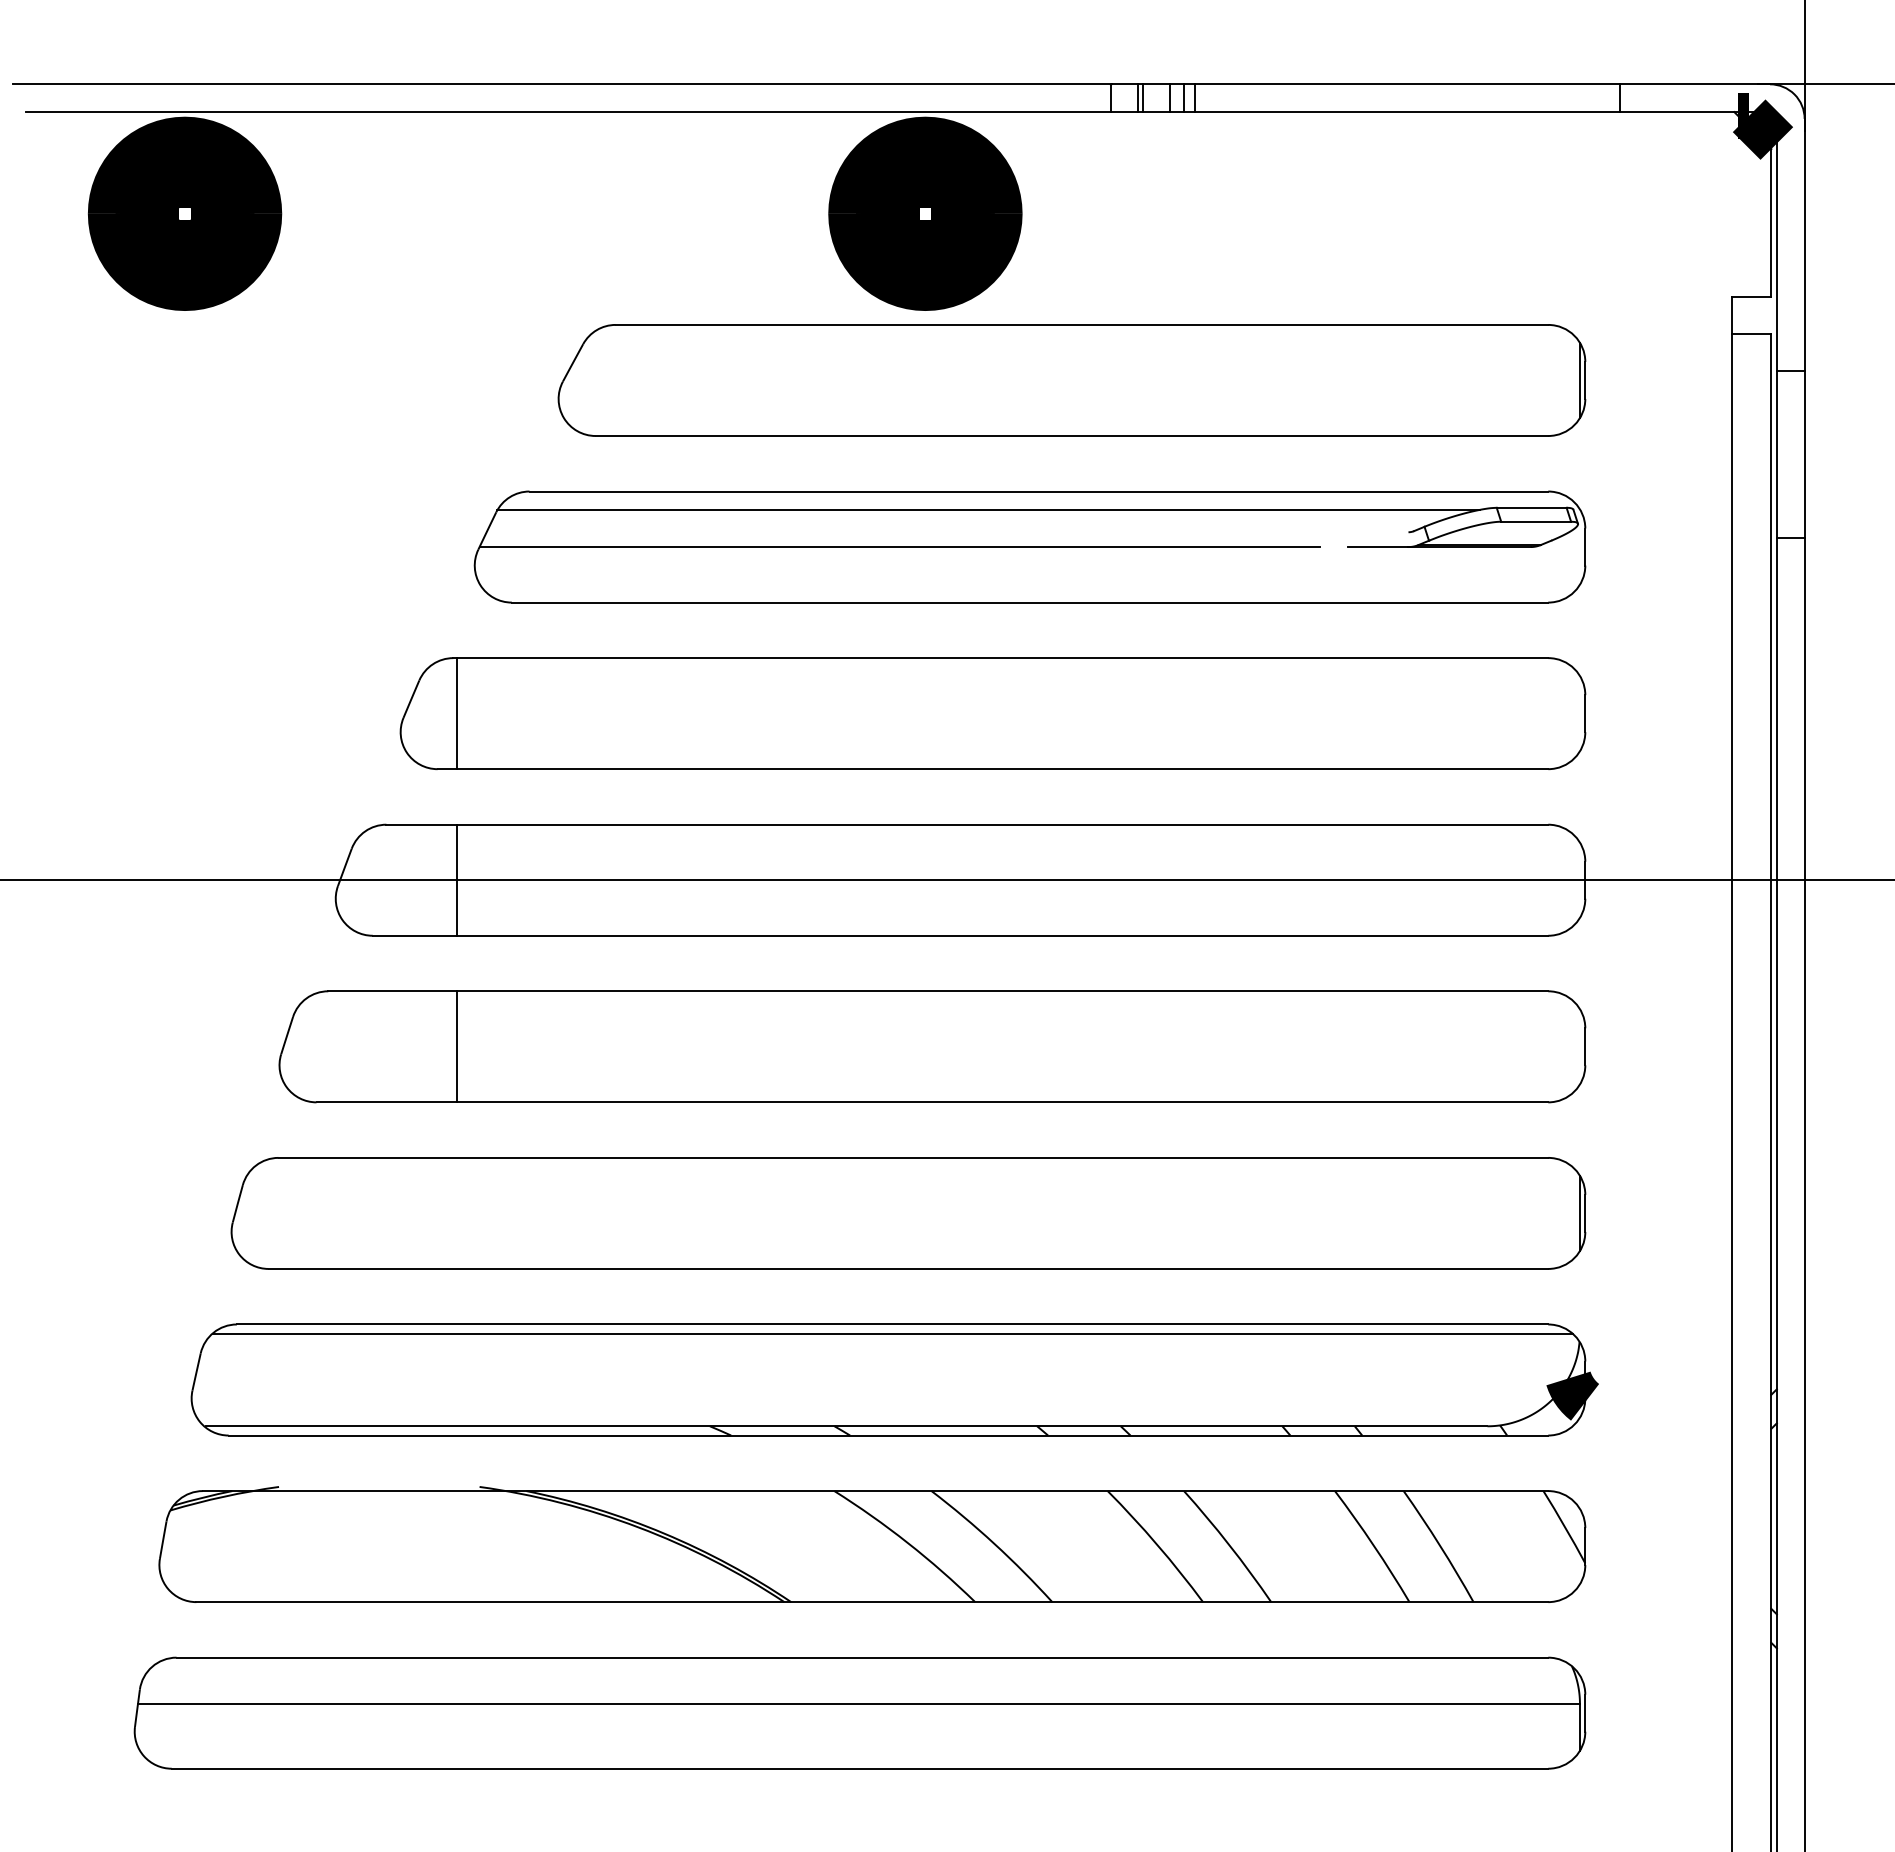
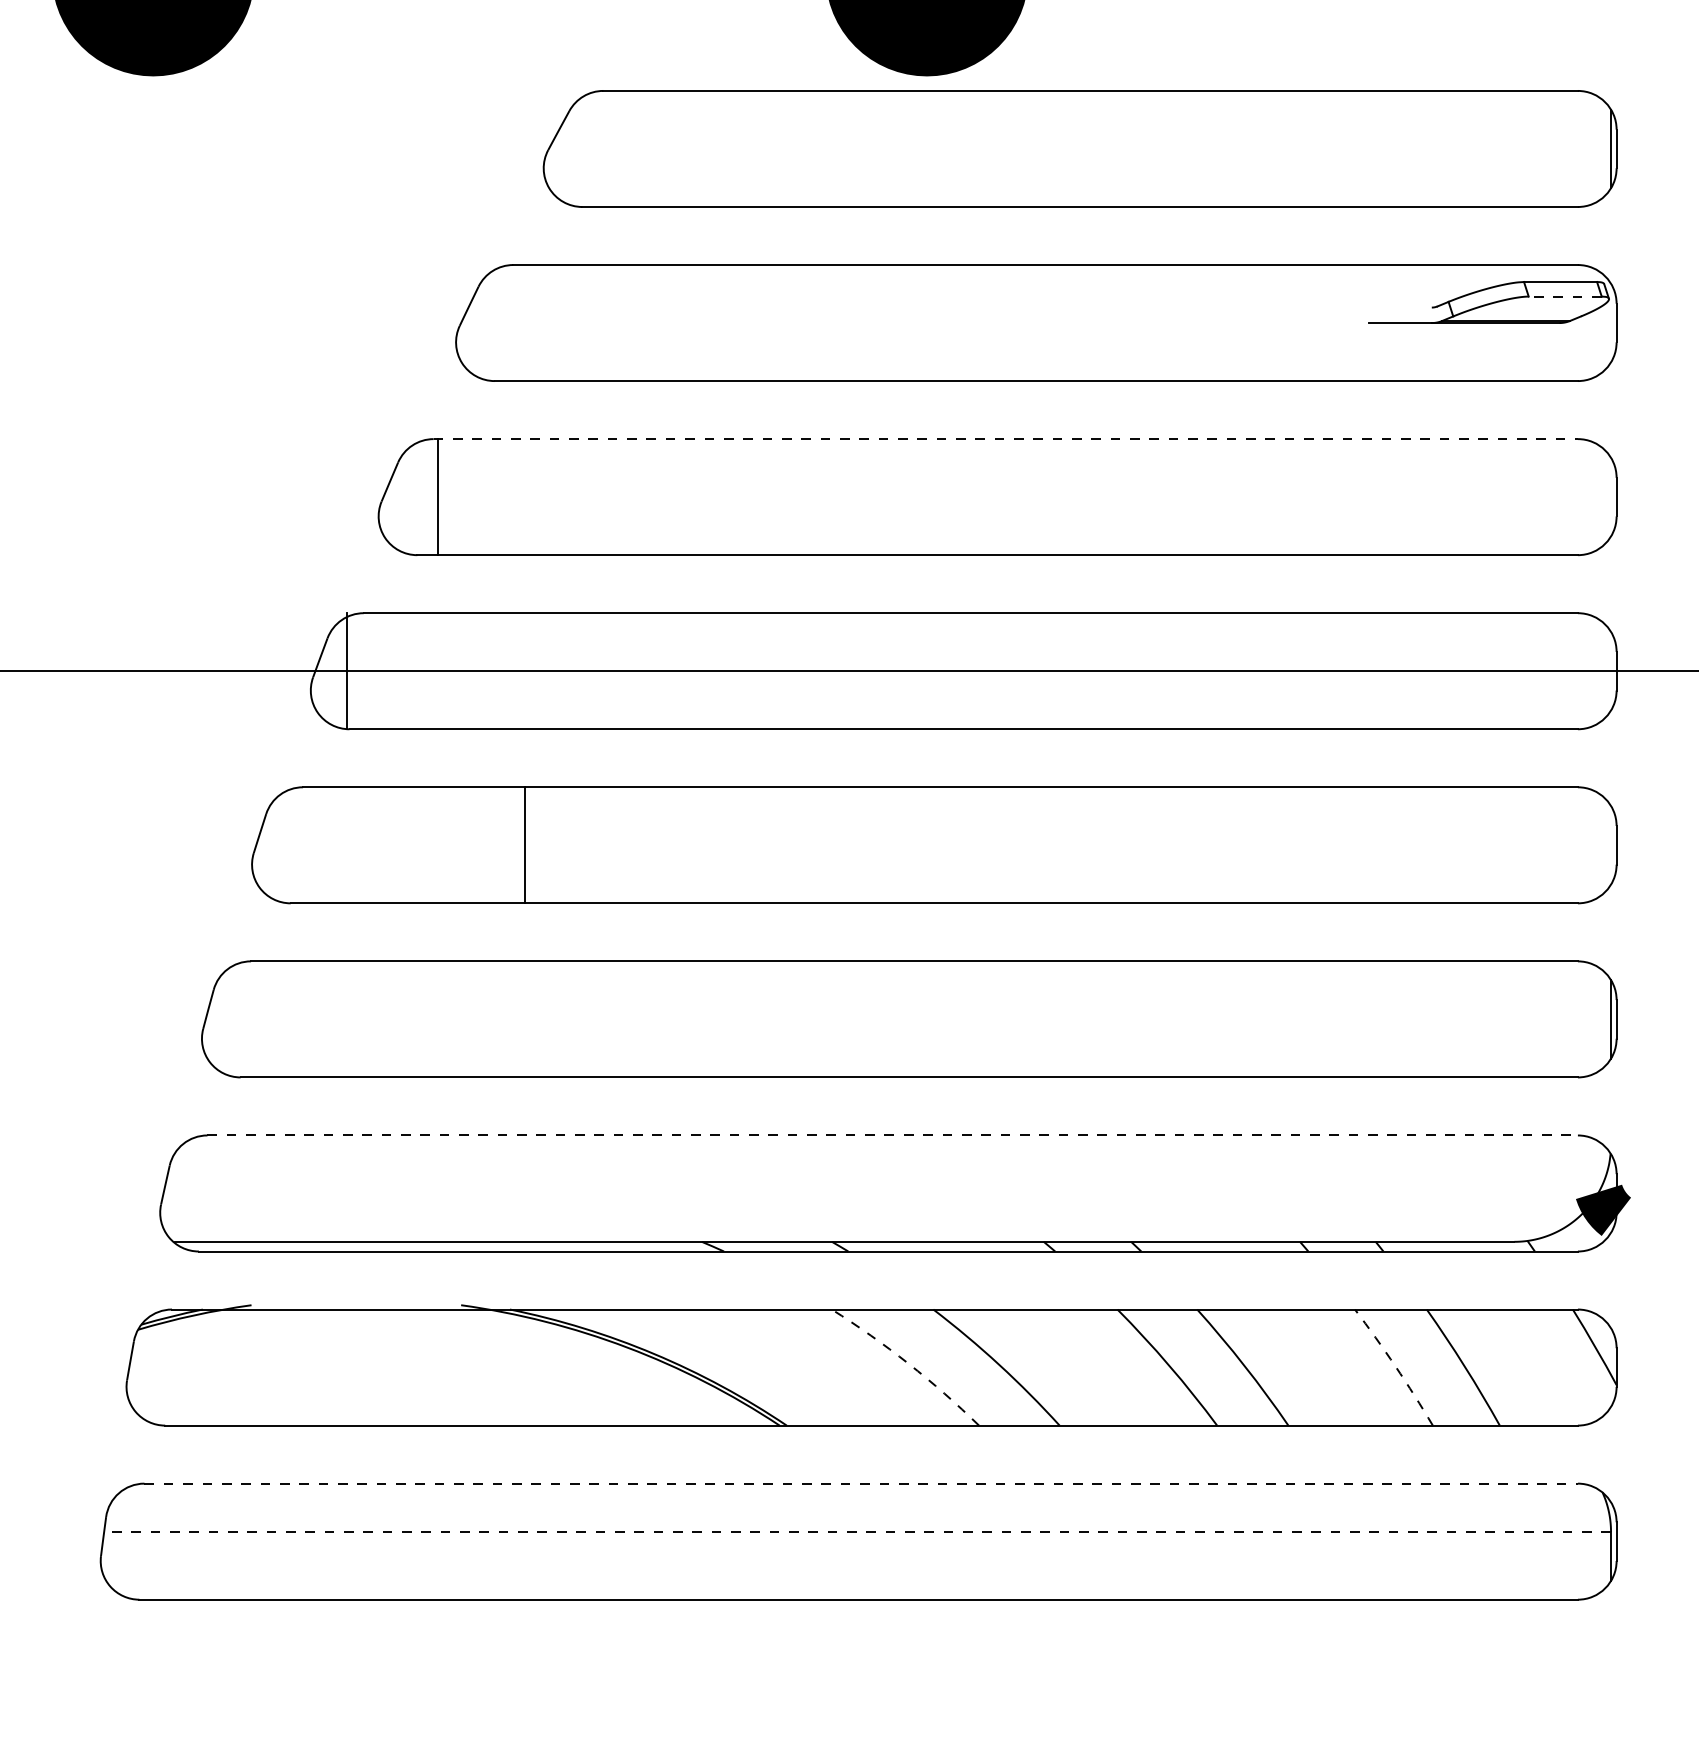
line: (988, 510) -> (992, 284), removed
line: (1536, 521) -> (1565, 296), solid -> dashed
line: (899, 547) -> (899, 323), removed
line: (1001, 658) -> (1006, 439), solid -> dashed
line: (457, 879) -> (347, 670), moved
line: (457, 1046) -> (524, 844), moved
line: (892, 1324) -> (892, 1135), solid -> dashed
line: (892, 1333) -> (892, 1144), removed
arc: (907, 1542) -> (908, 1363), solid -> dashed
arc: (1373, 1545) -> (1395, 1366), solid -> dashed
line: (862, 1657) -> (861, 1483), solid -> dashed
line: (858, 1703) -> (857, 1531), solid -> dashed

